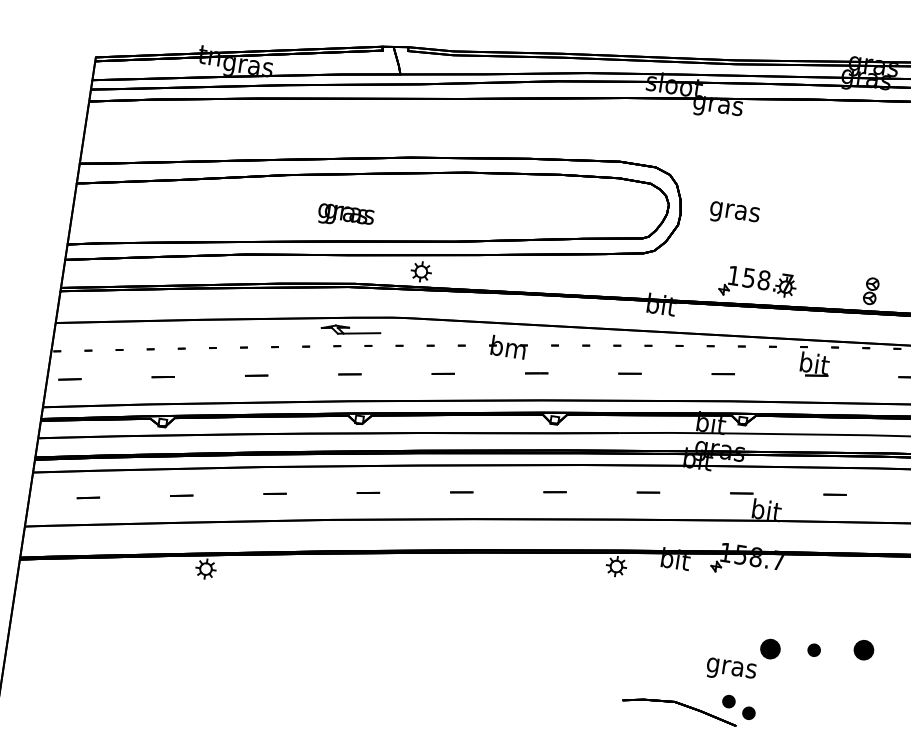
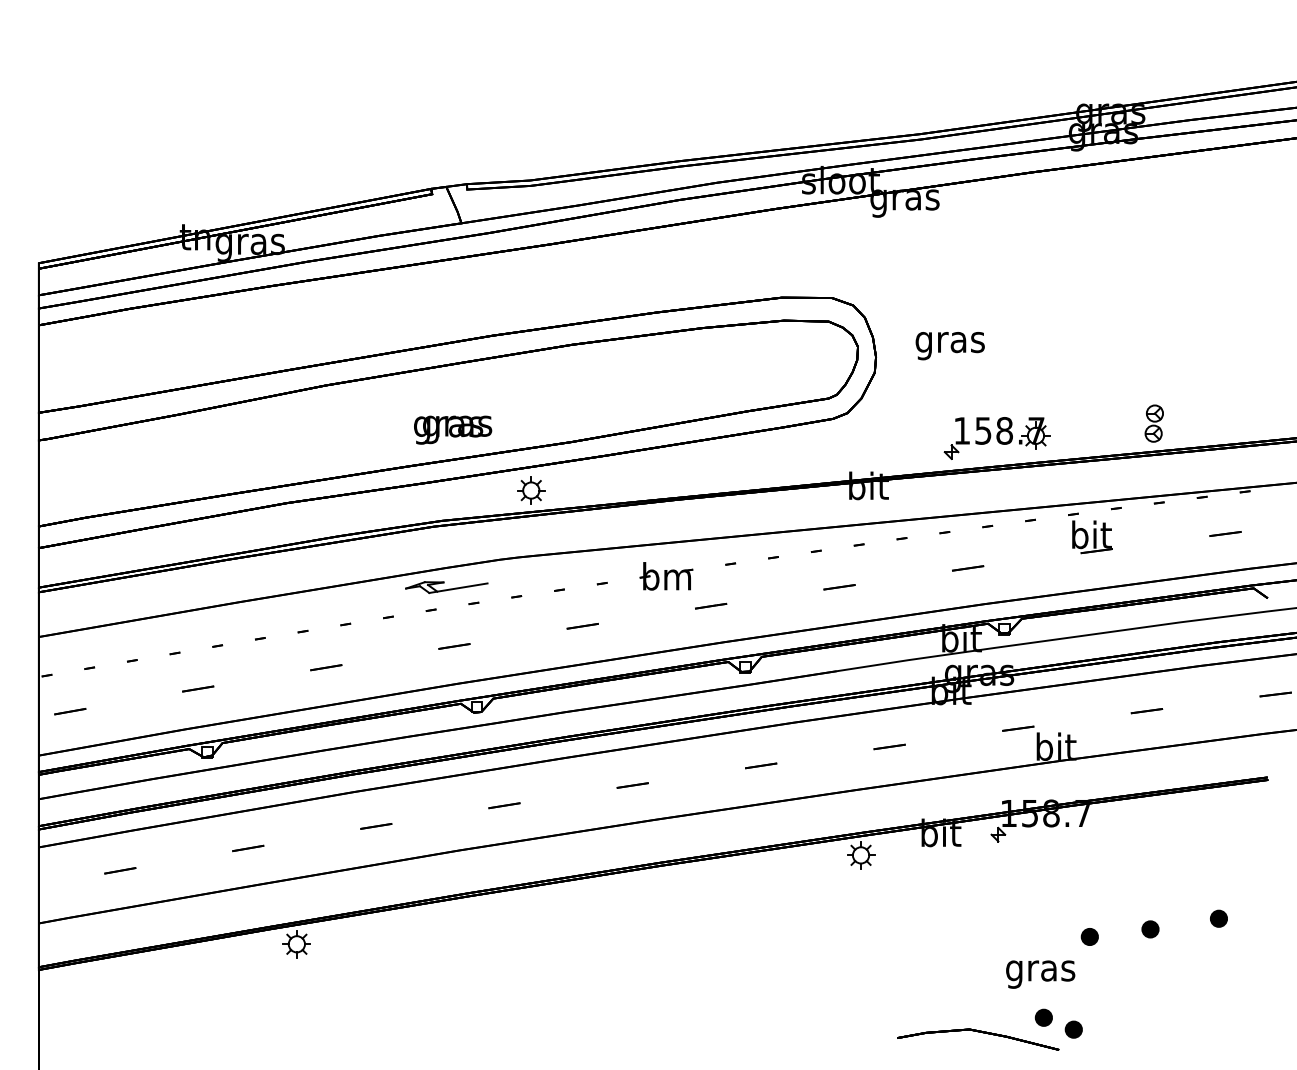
text: (346, 216) -> (453, 429), moved
part: (770, 648) -> (1089, 936), size x0.62
part: (863, 649) -> (1218, 918), size x0.62

